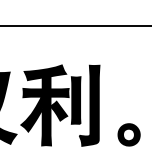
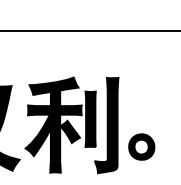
part: (128, 134) -> (141, 146), moved

